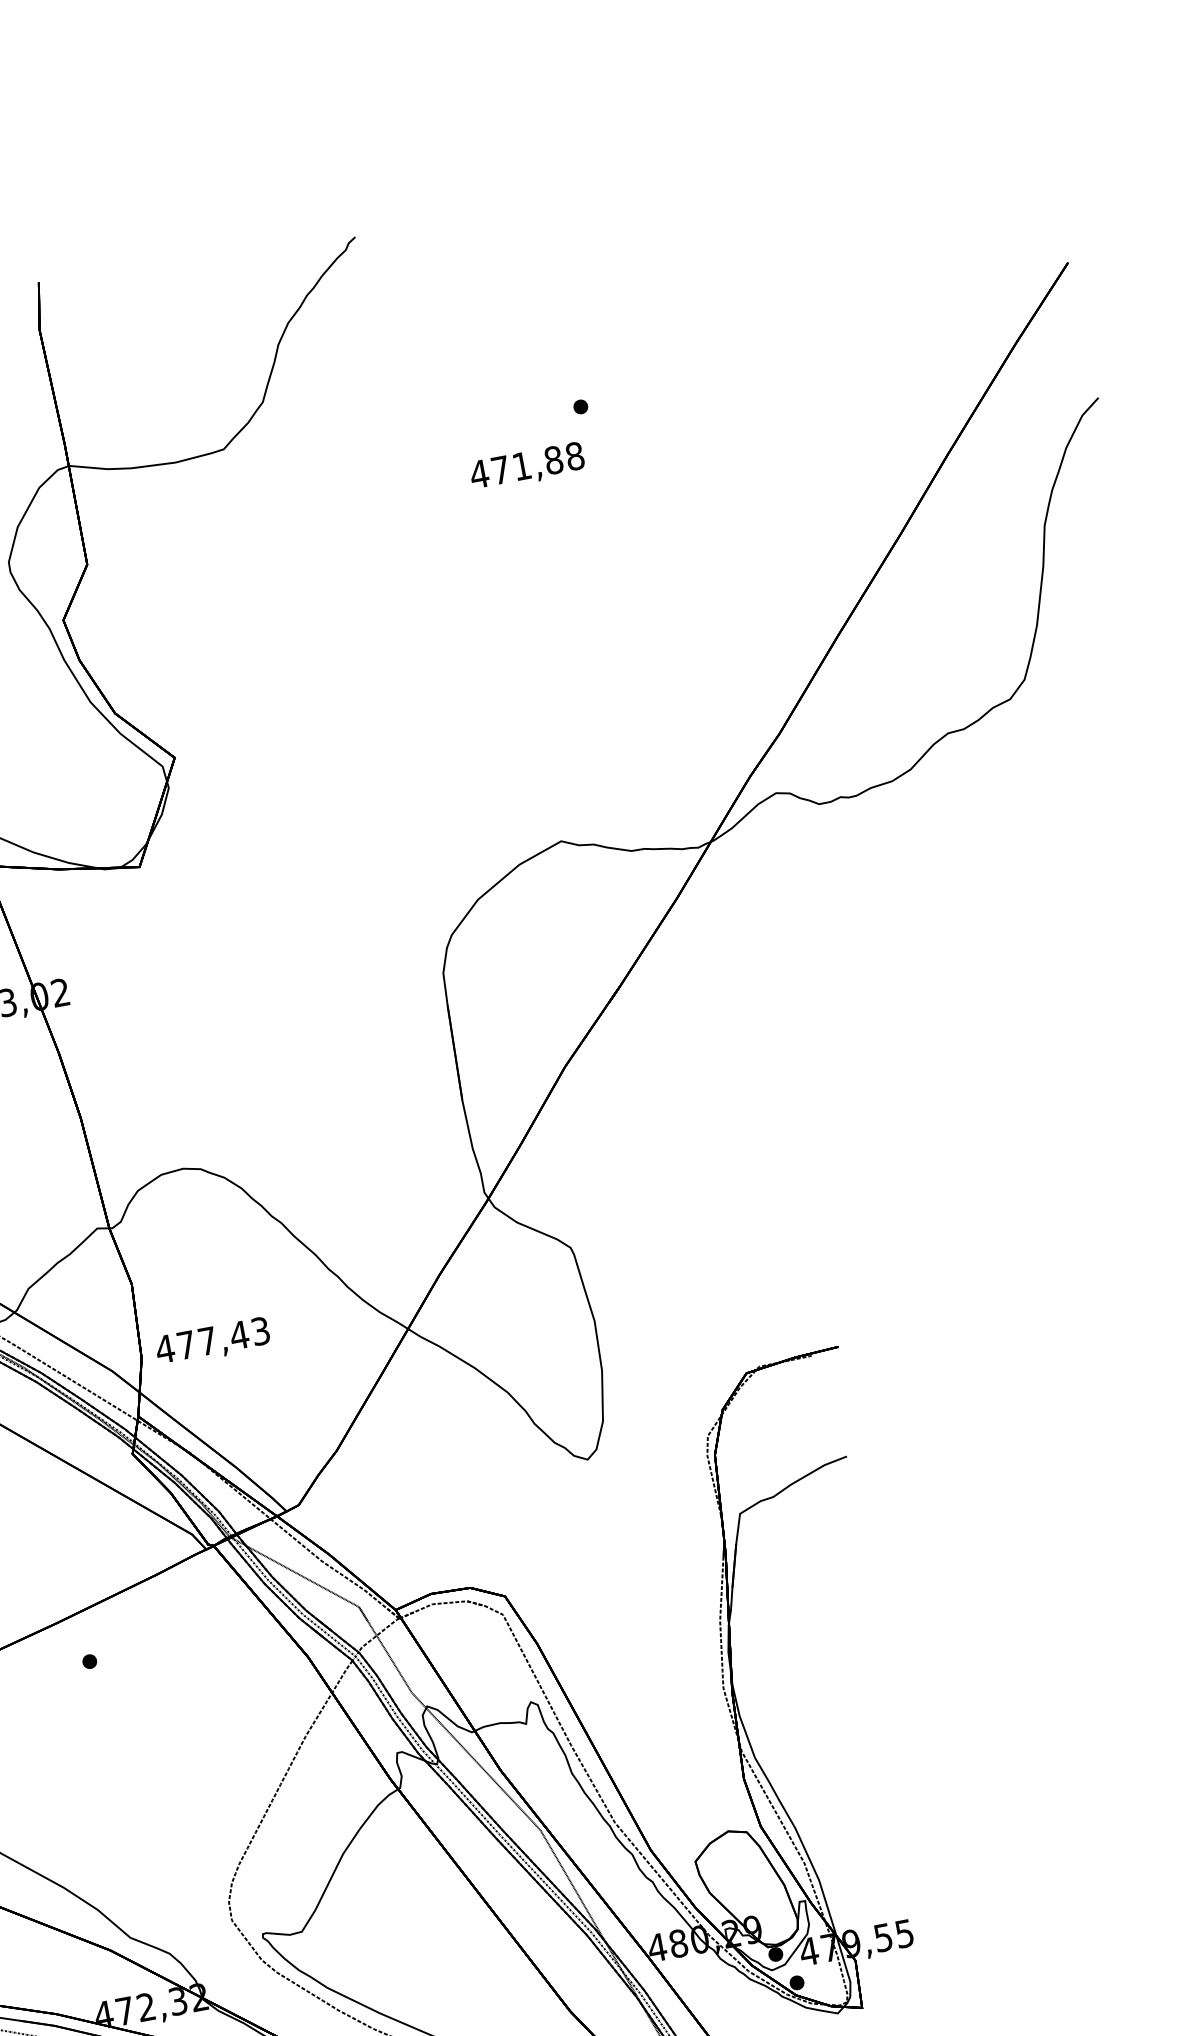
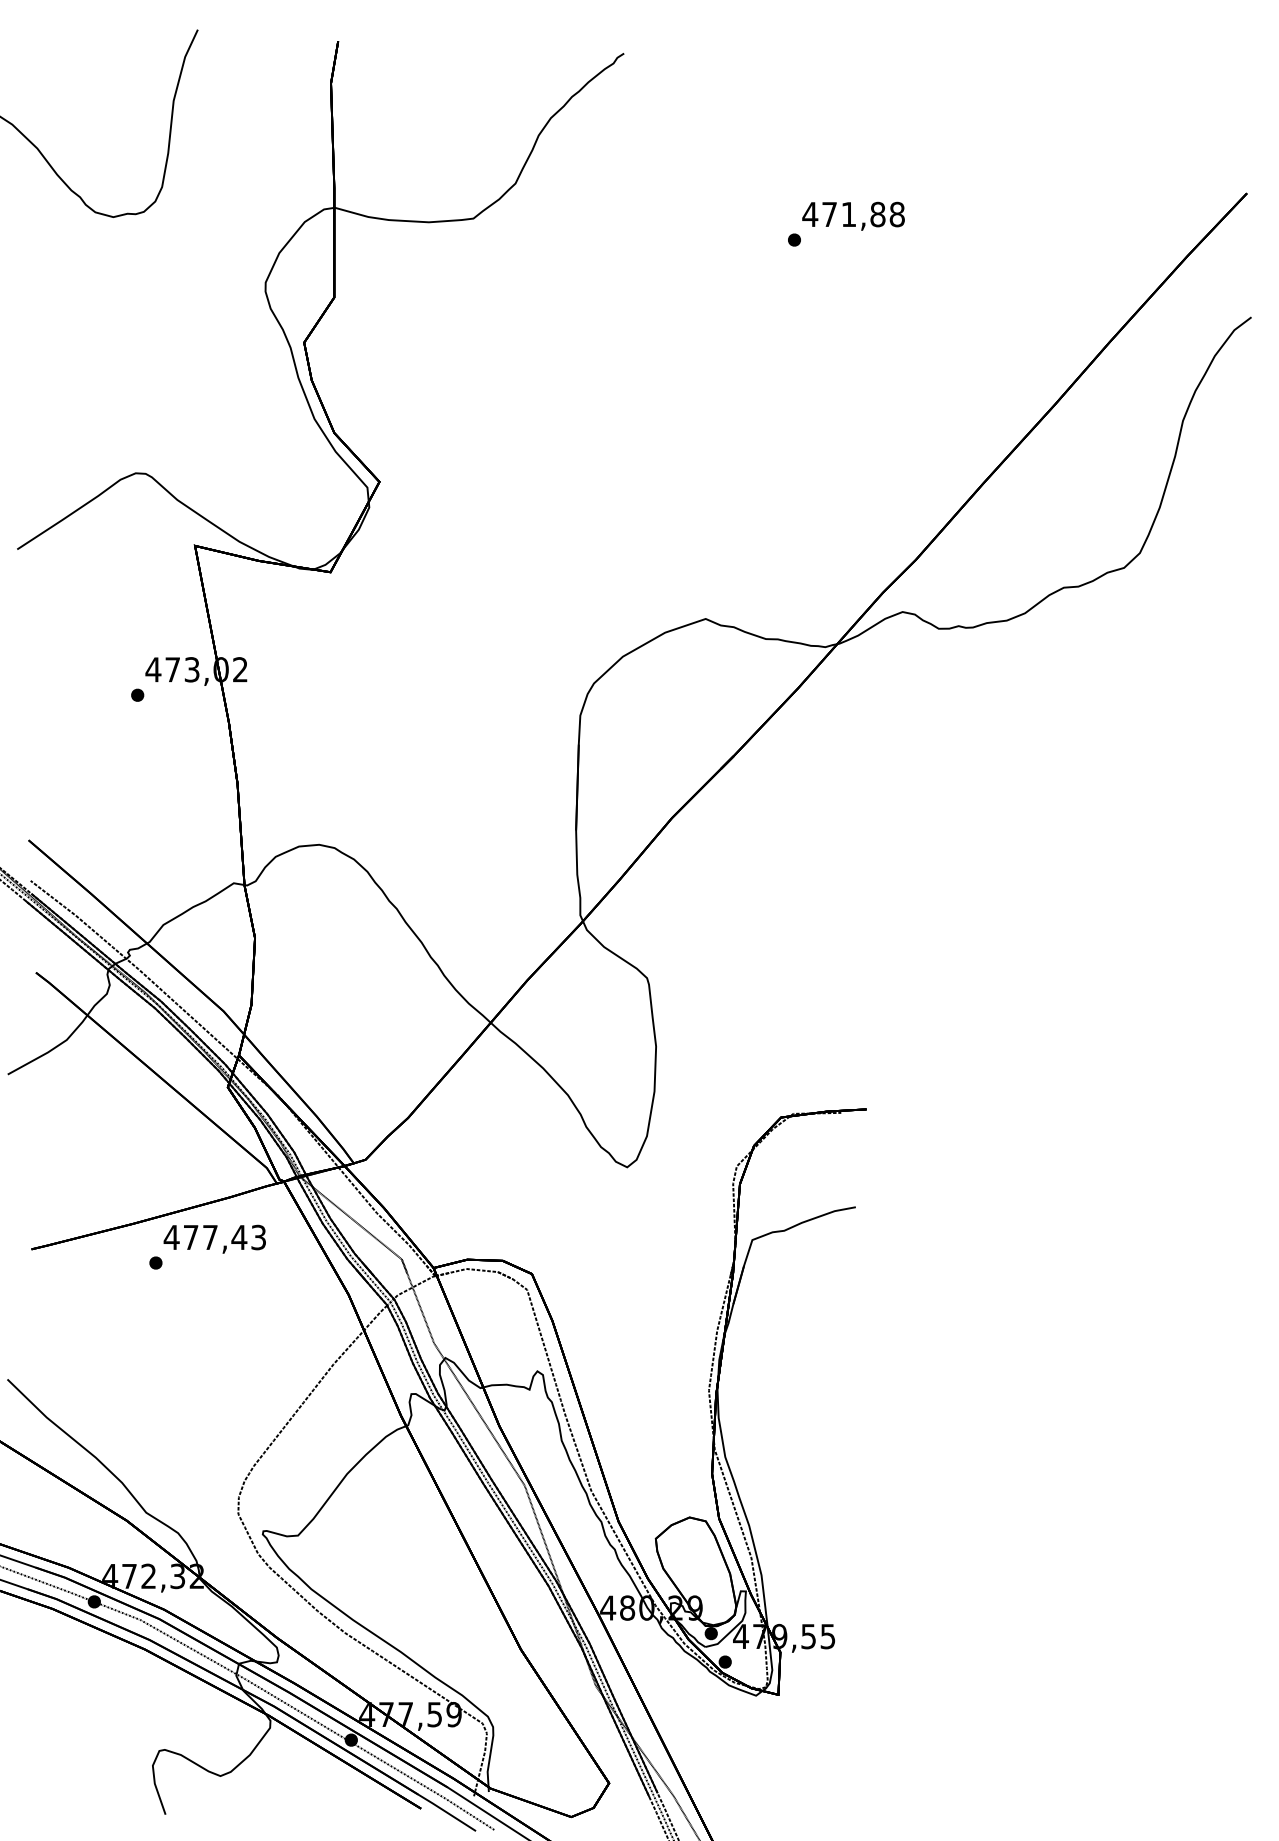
text: (527, 466) -> (853, 215), moved
text: (212, 1341) -> (214, 1238), moved

